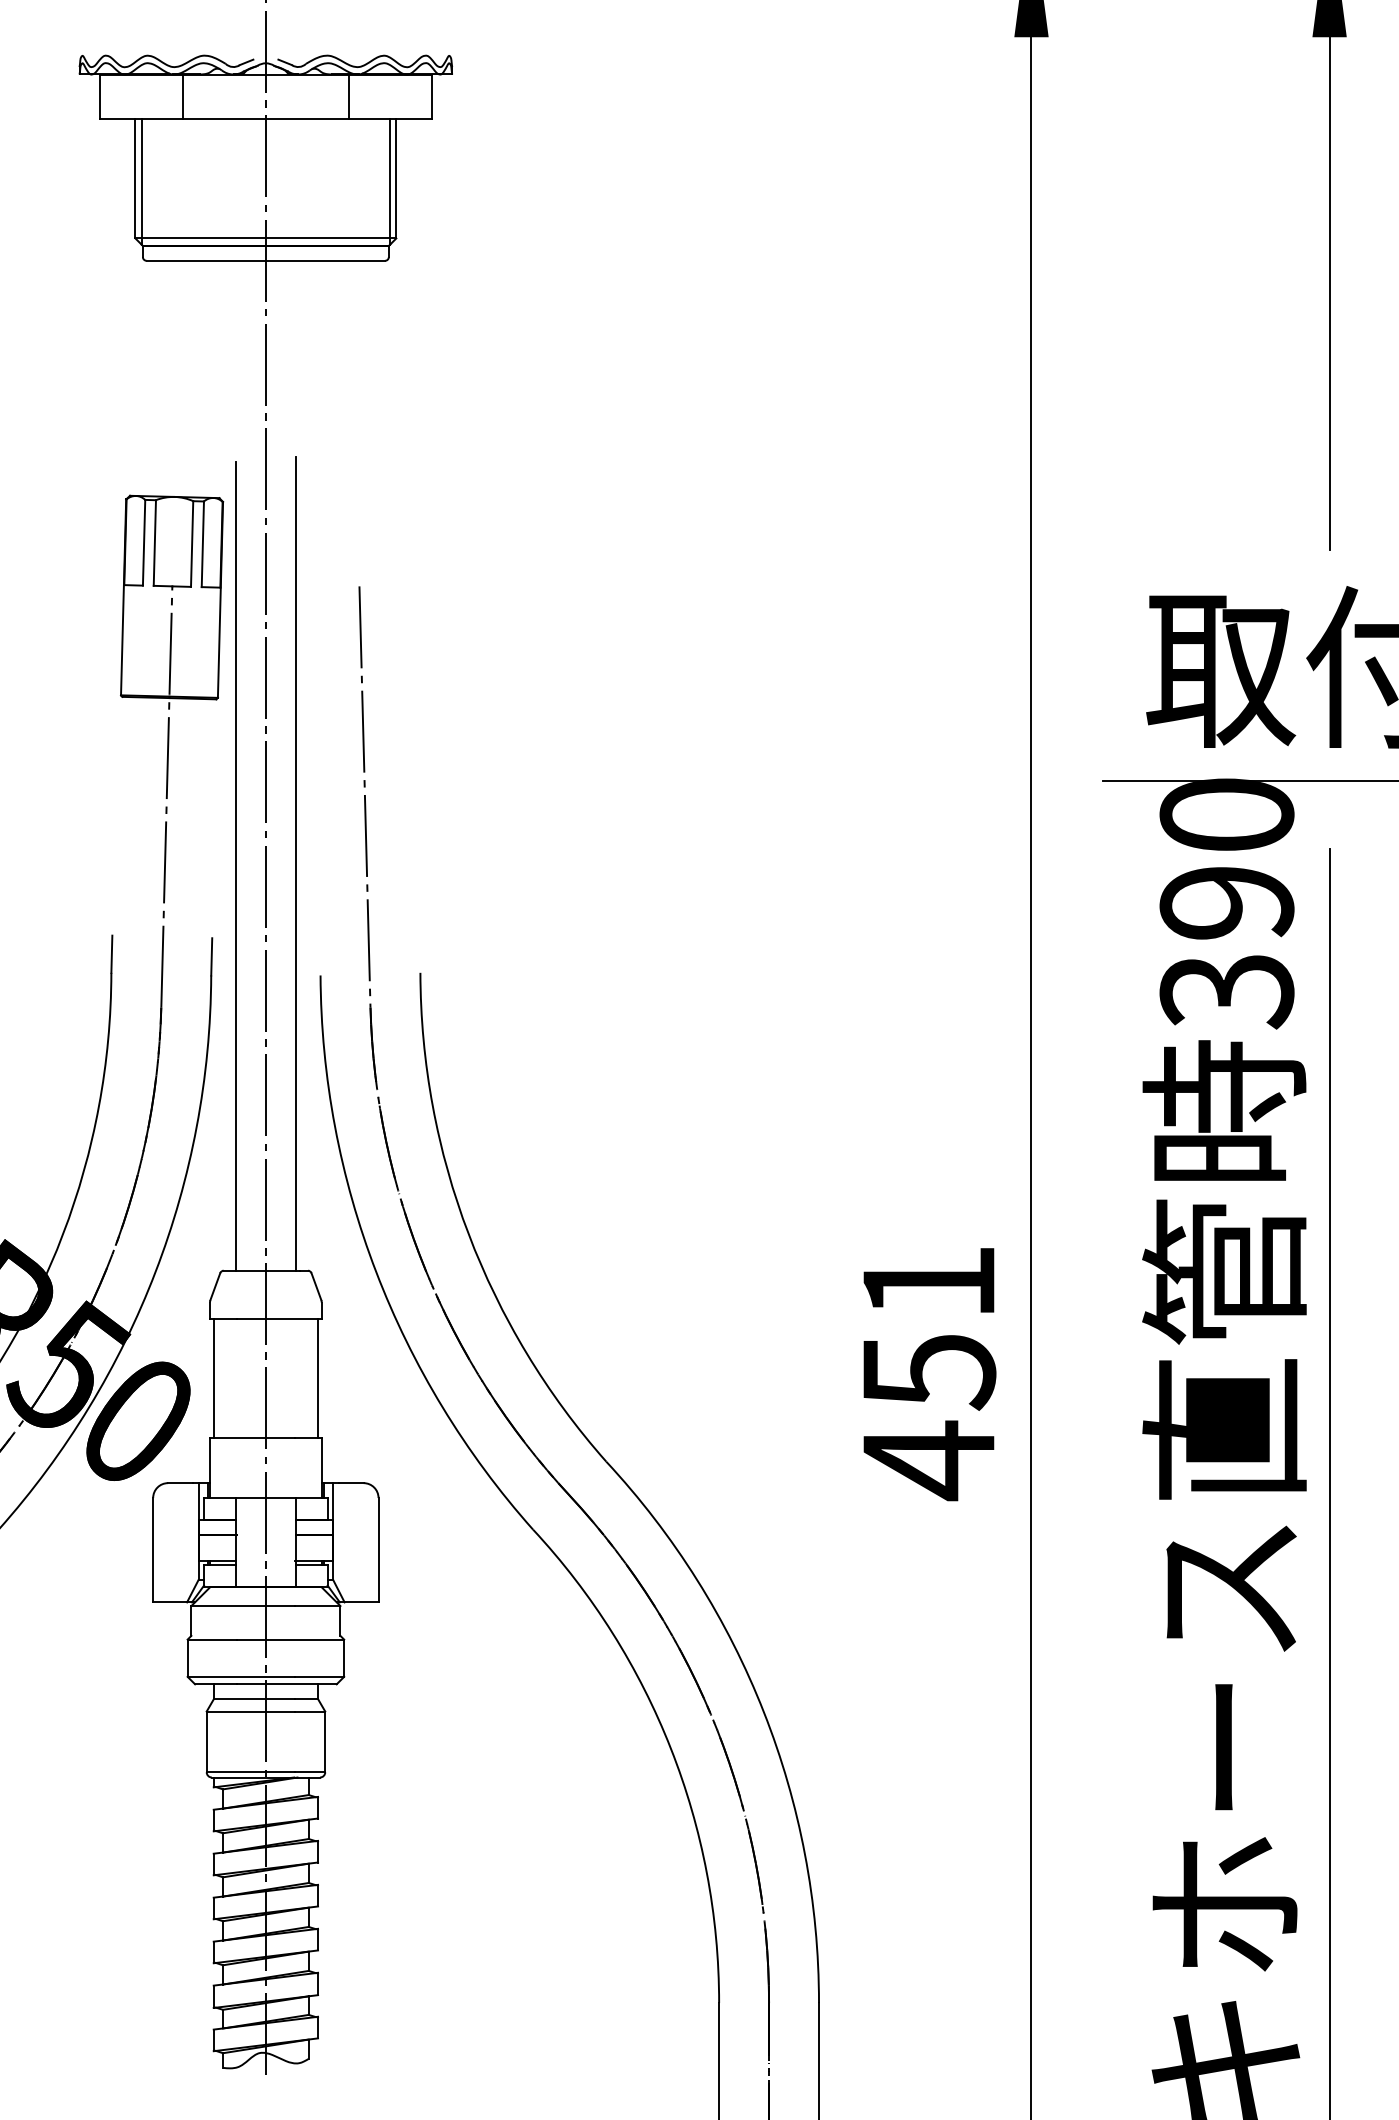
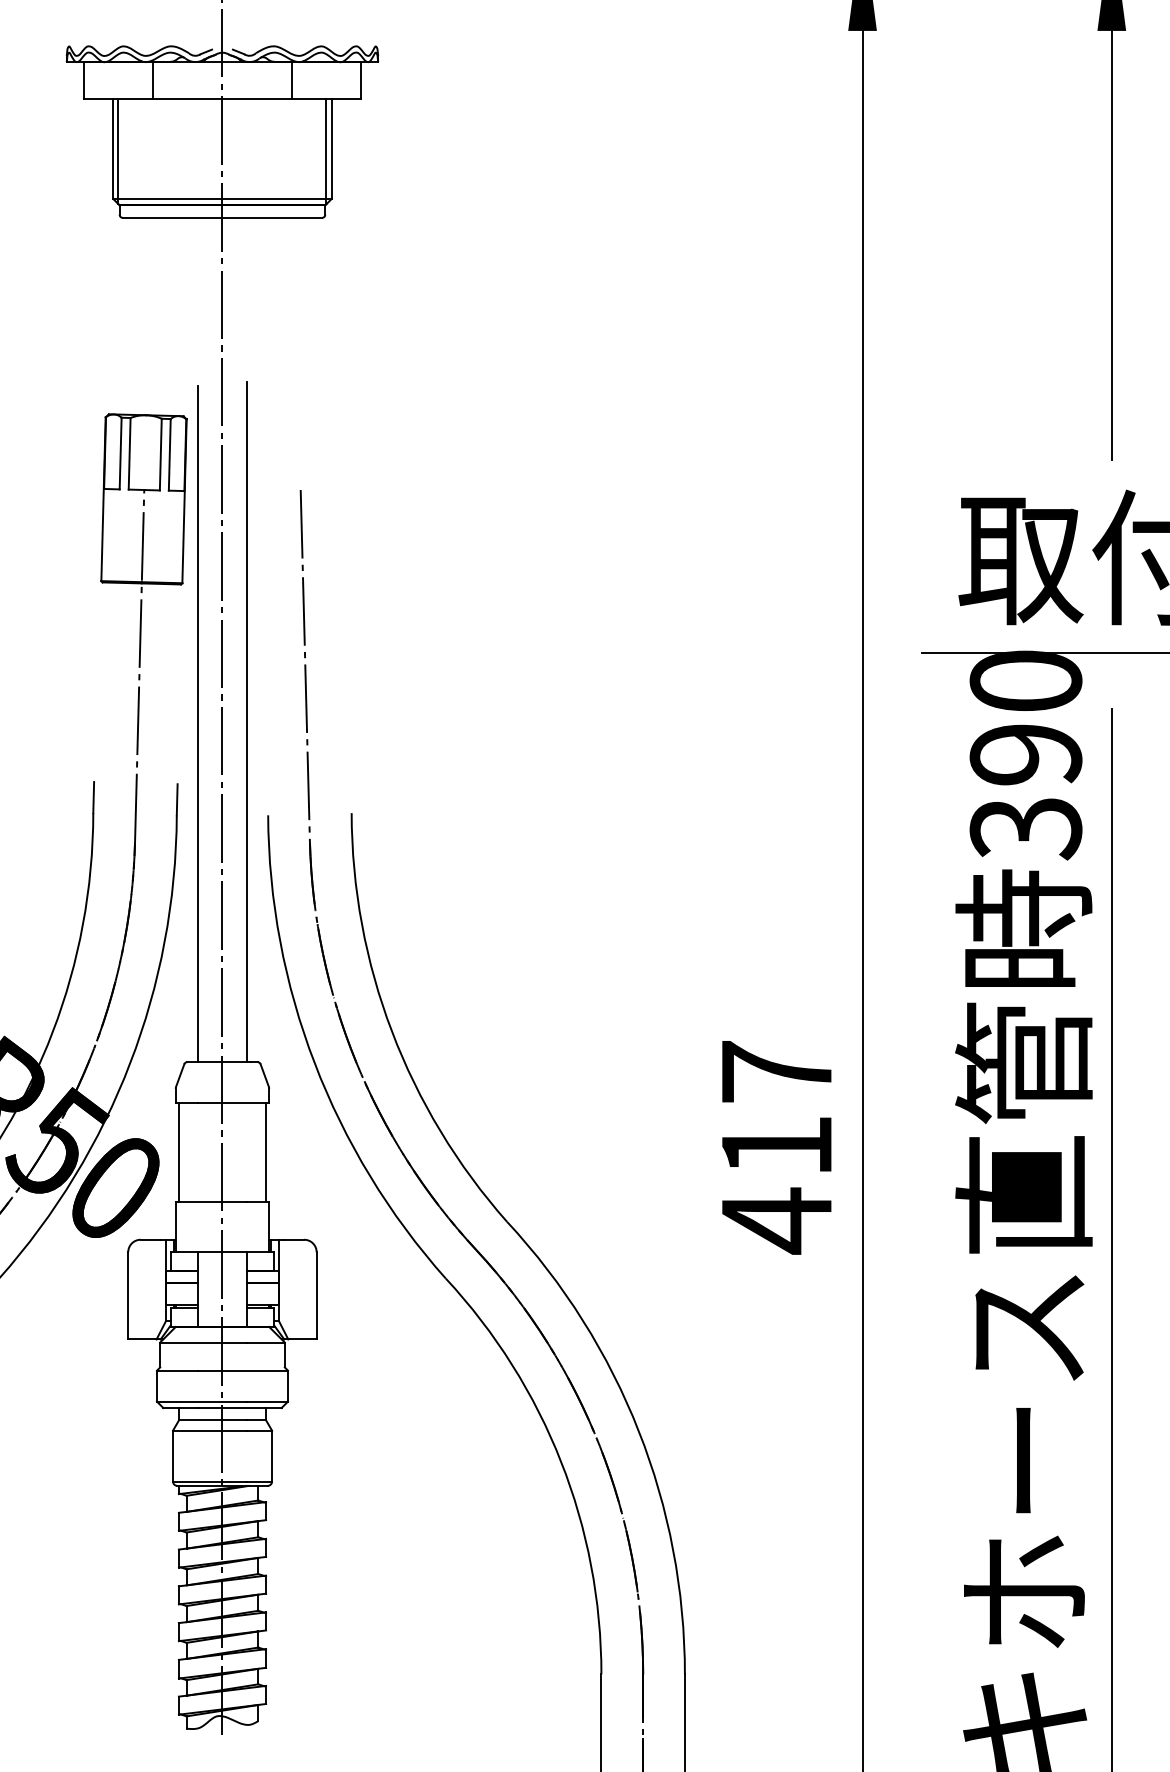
text: (929, 1328) -> (777, 1110), 451 -> 417

